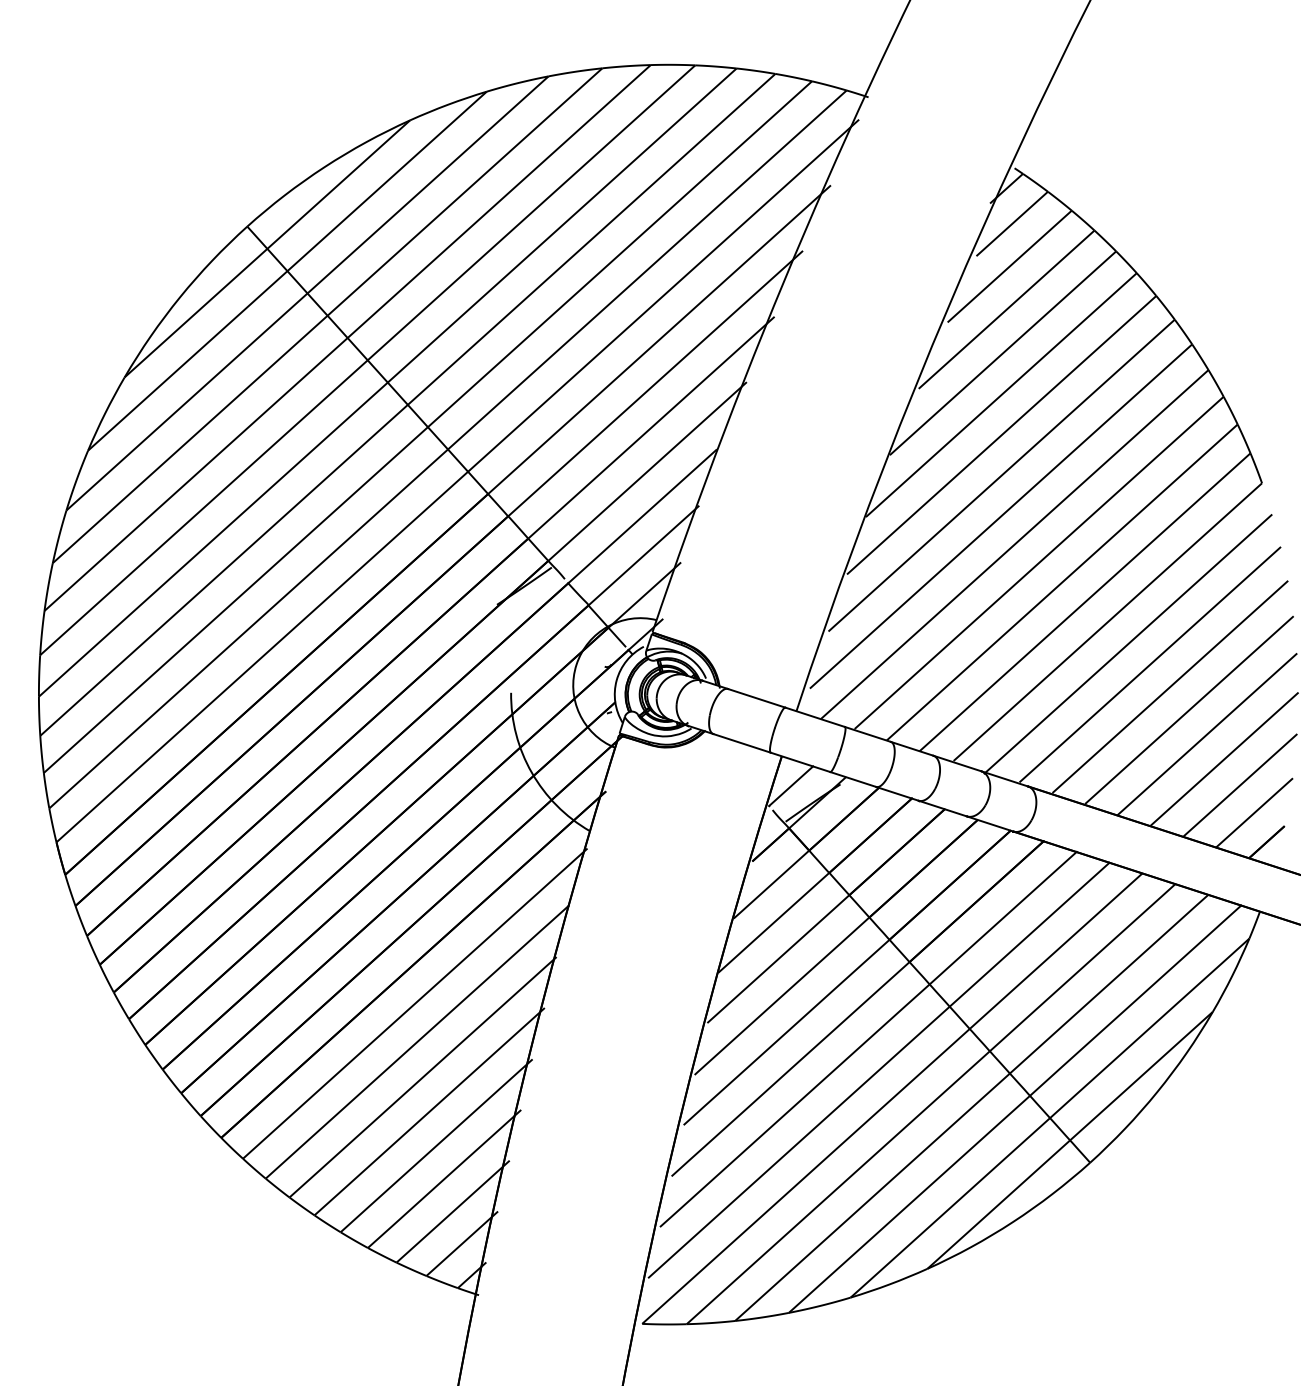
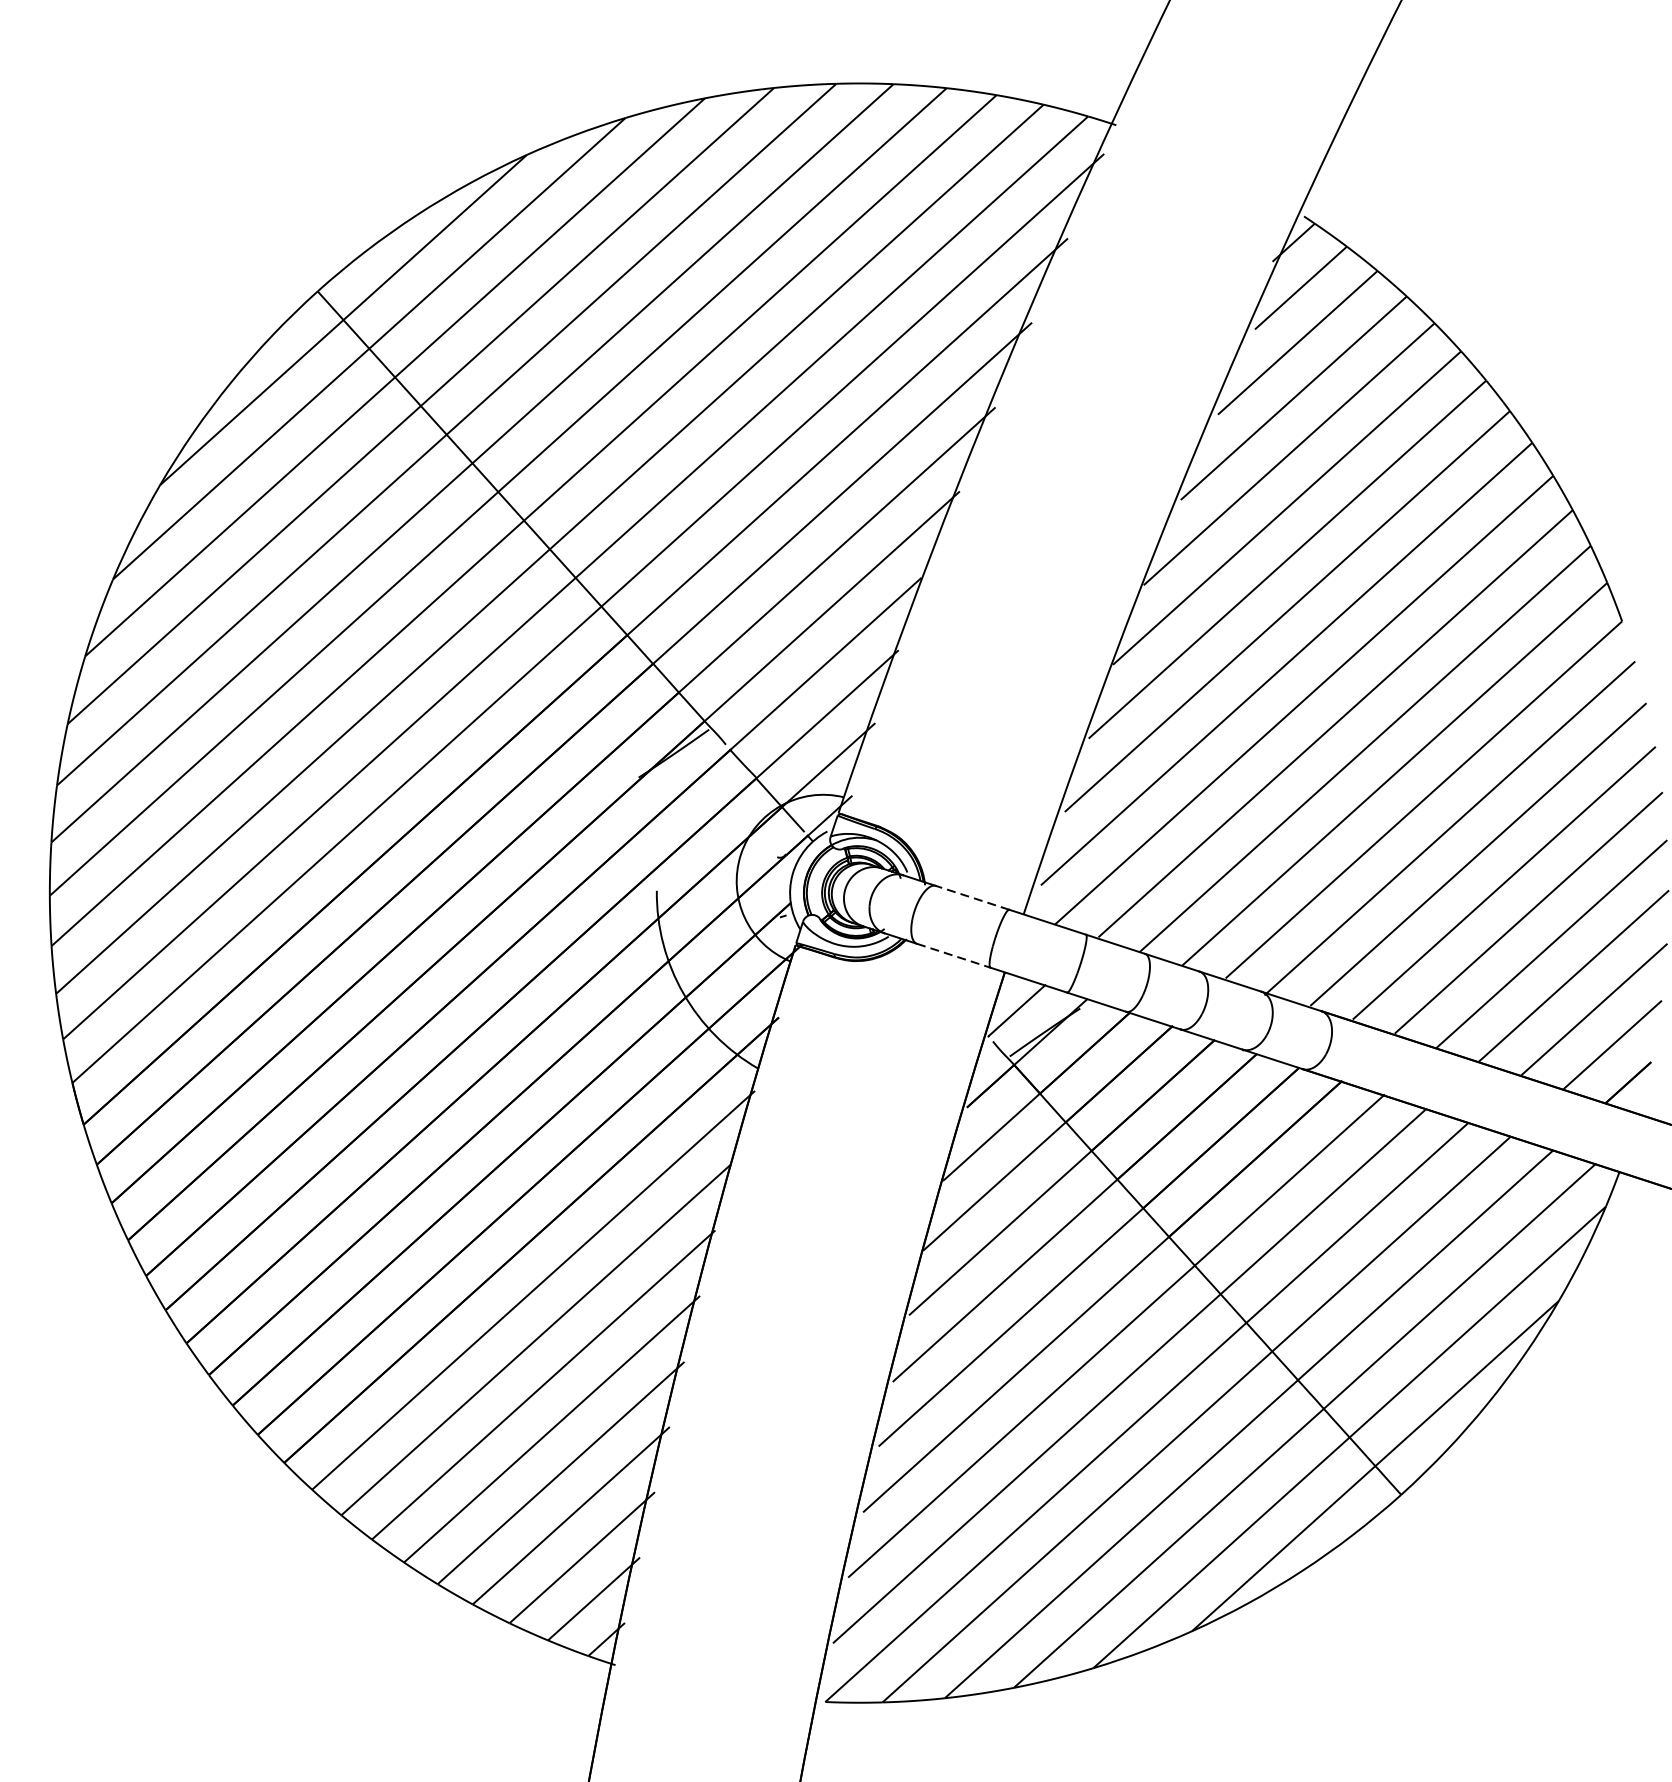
line: (756, 698) -> (972, 898), solid -> dashed
line: (742, 743) -> (954, 955), solid -> dashed

